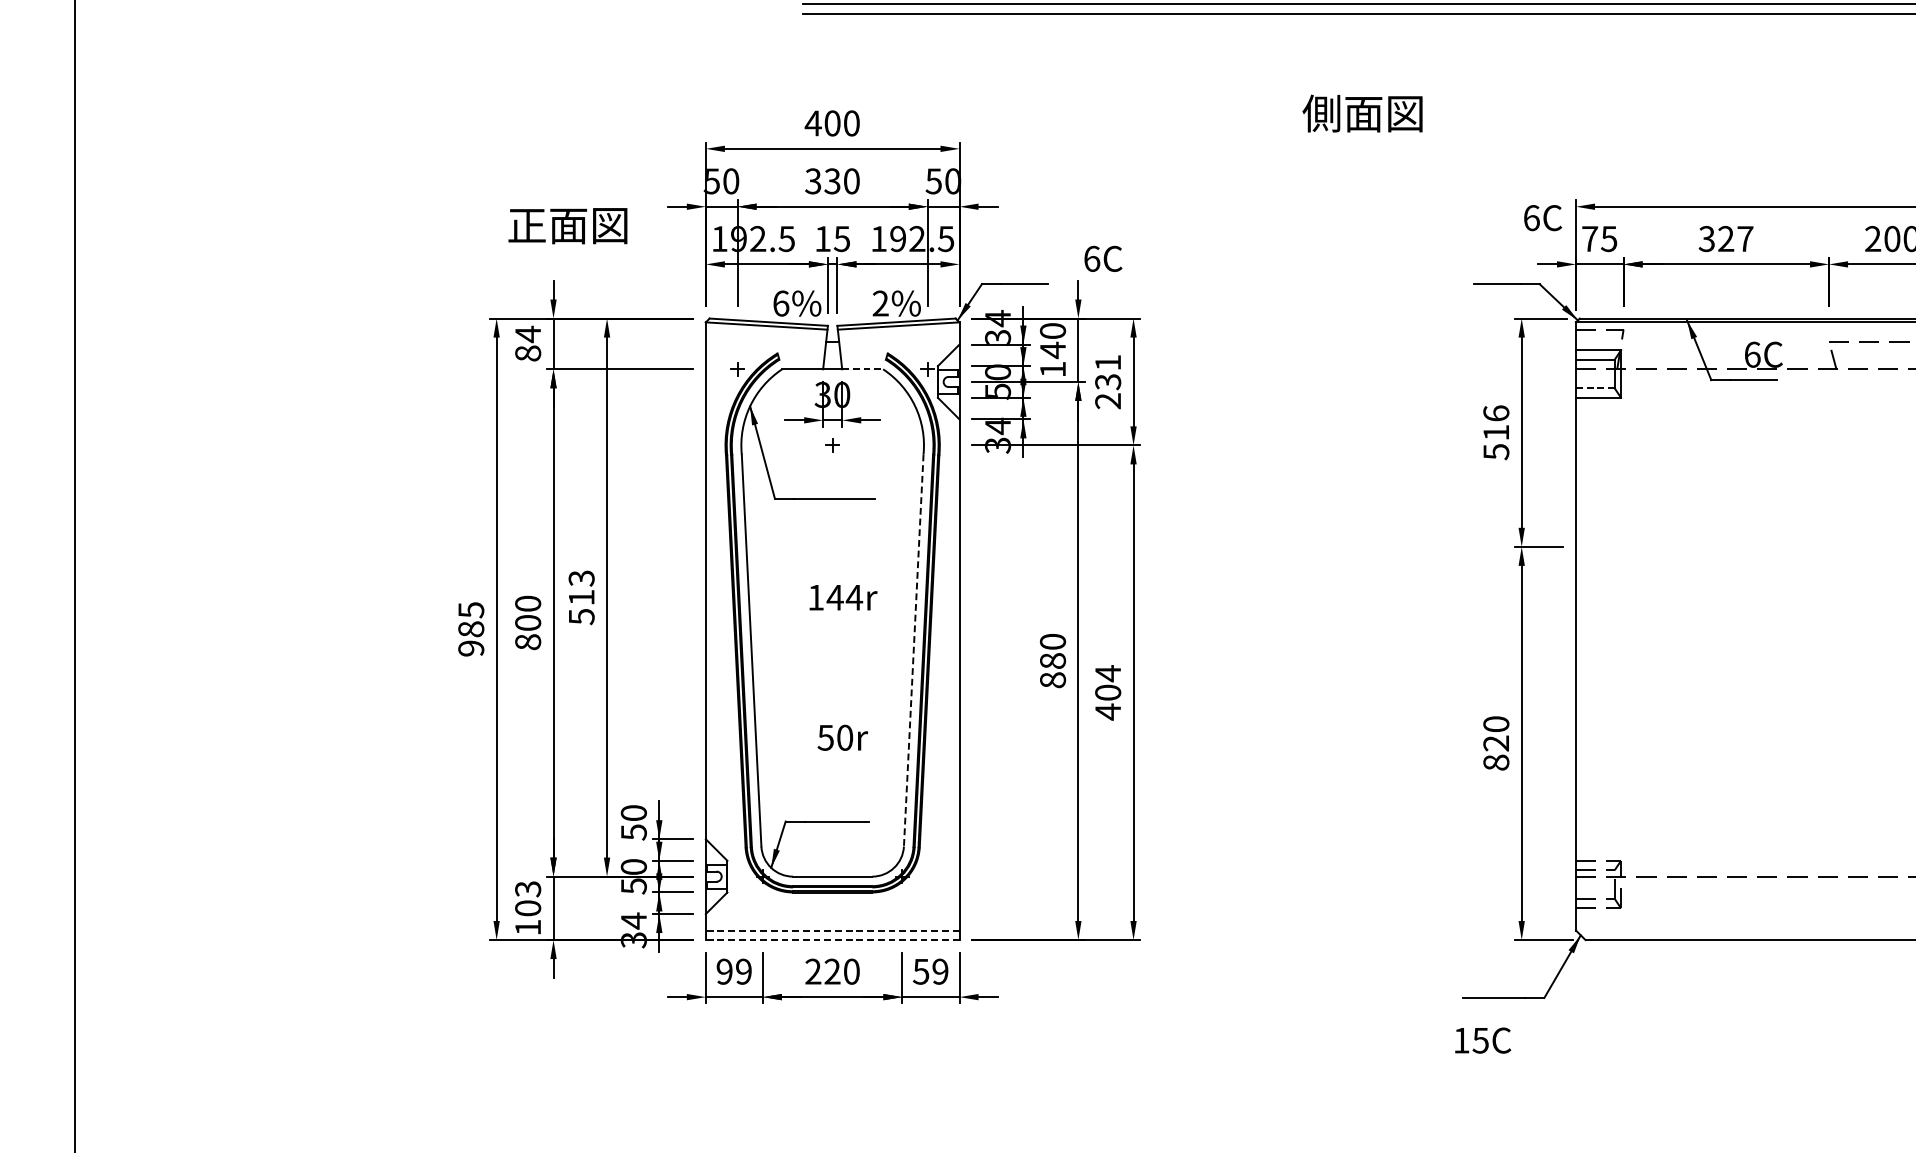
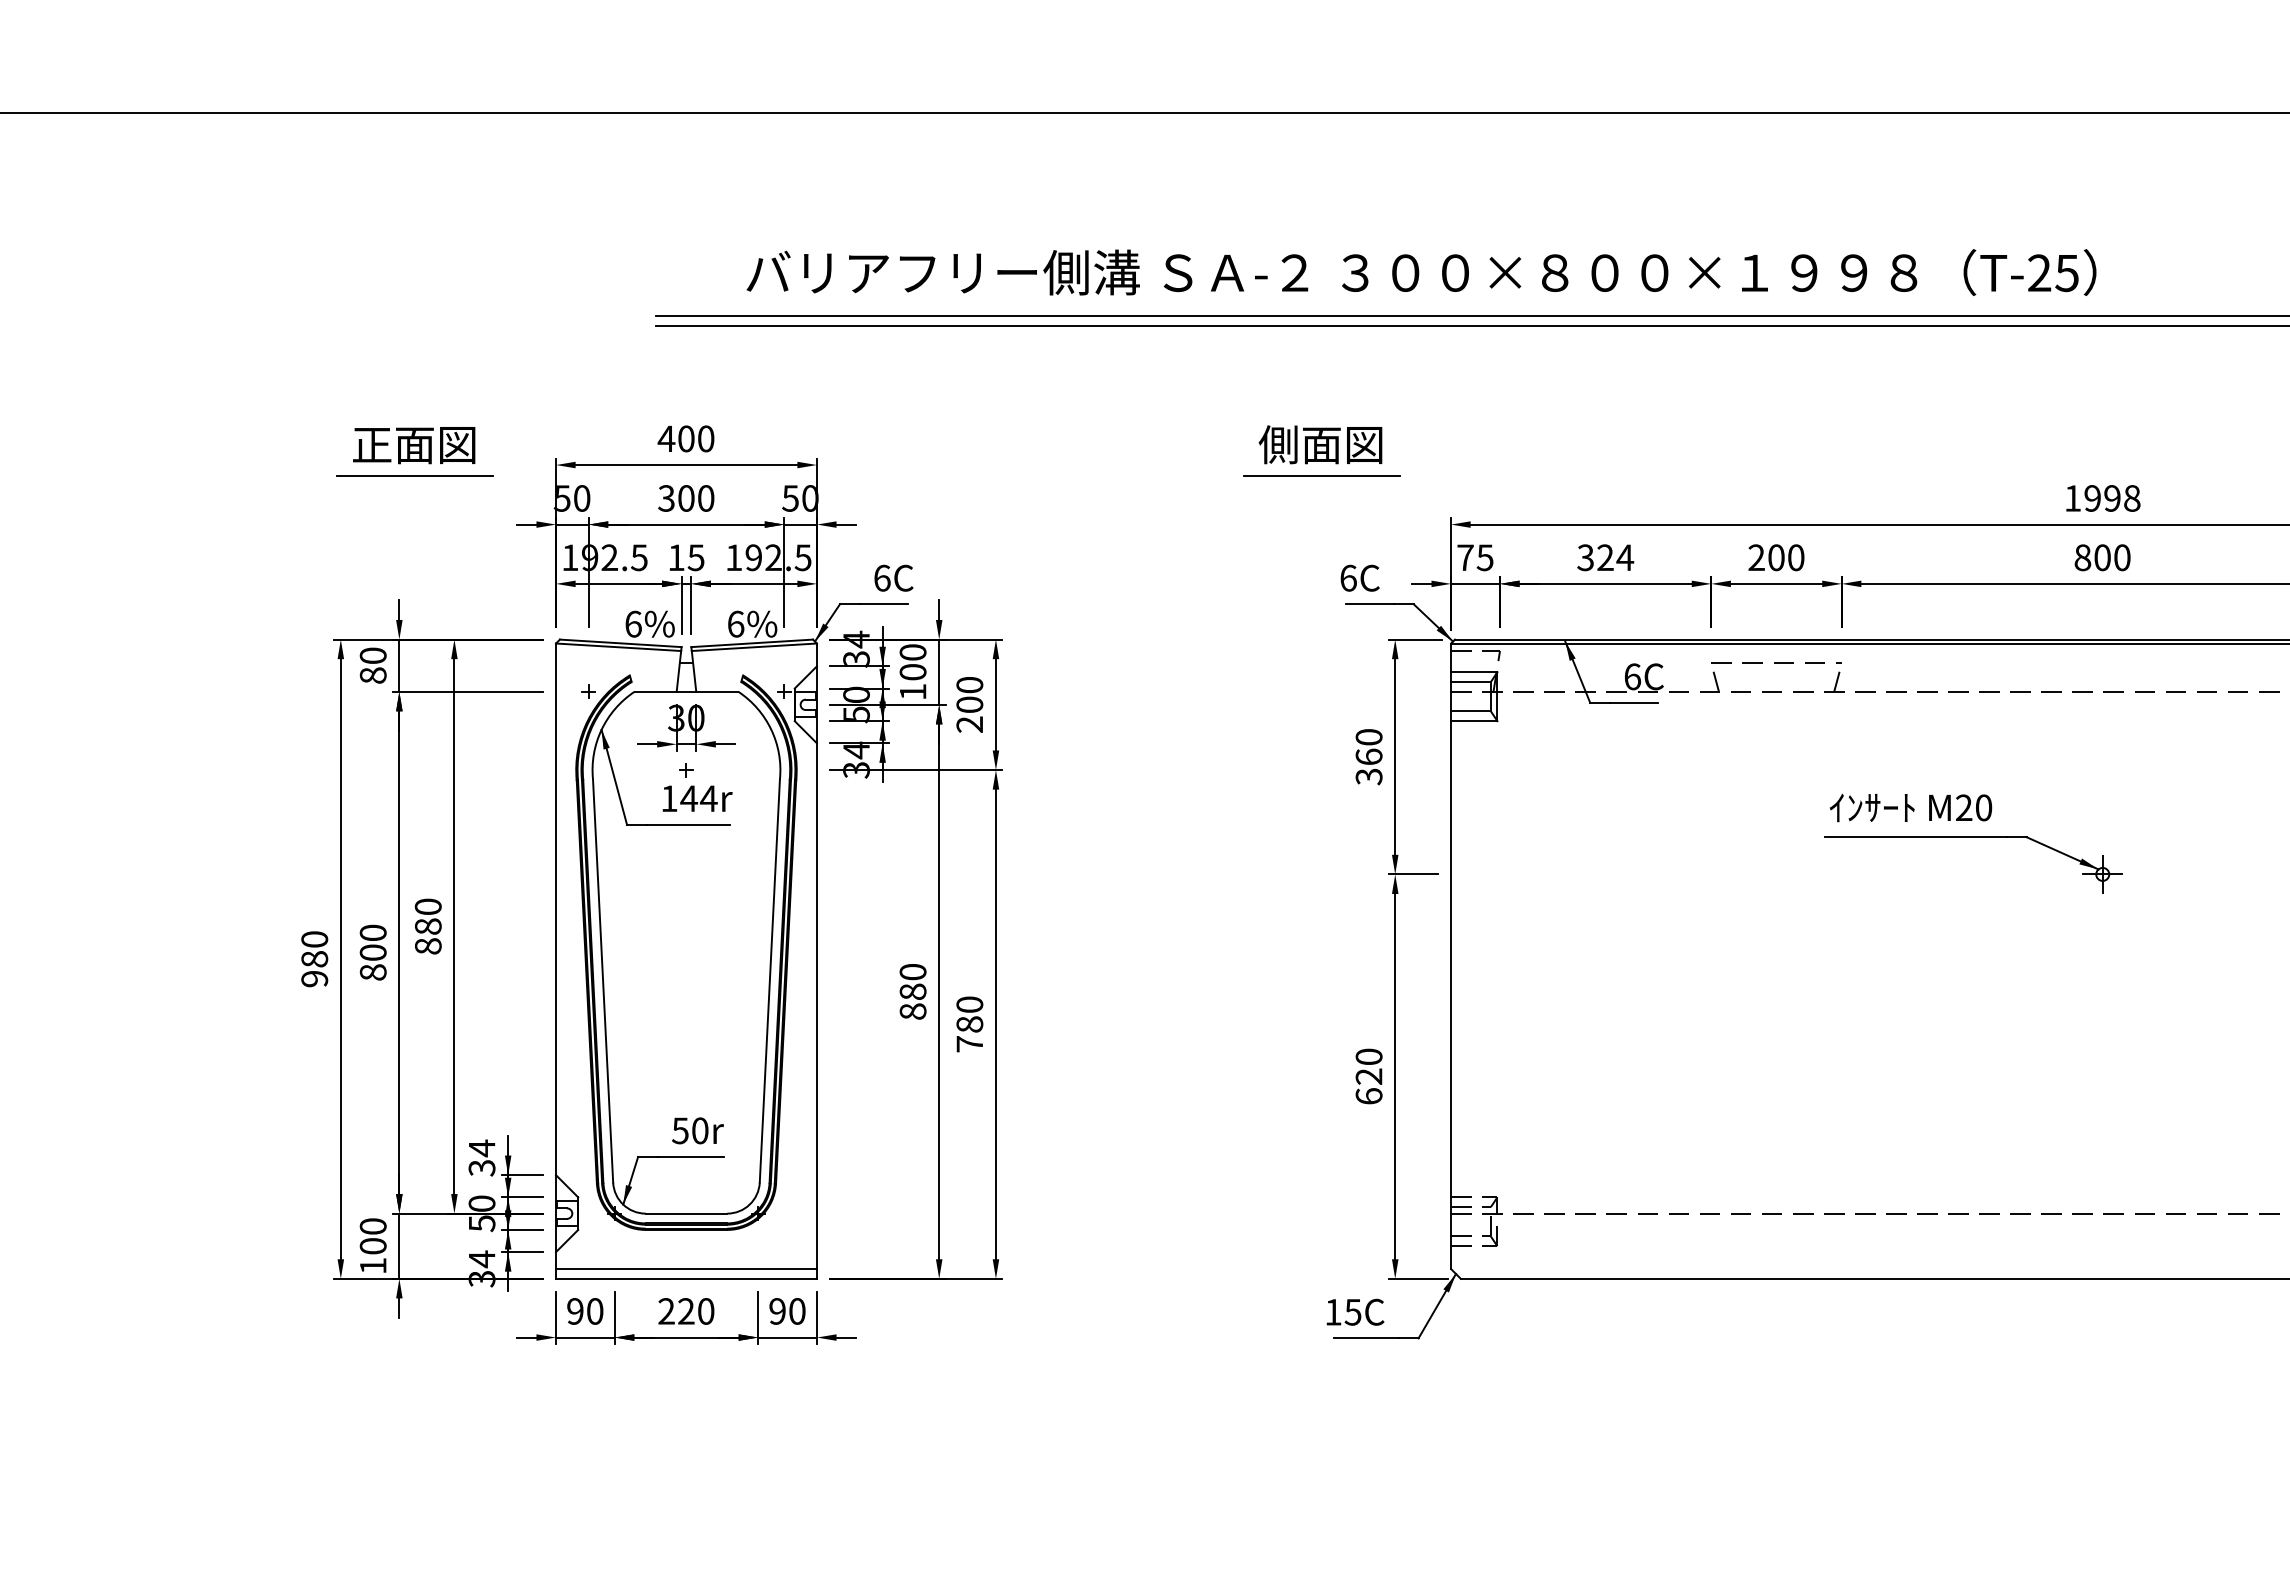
text: (1362, 113) -> (1320, 444), moved
line: (568, 159) -> (414, 475), added
line: (1450, 159) -> (1321, 475), added
text: (831, 181) -> (685, 498), 330 -> 300
text: (1542, 217) -> (1359, 577), moved
text: (568, 226) -> (414, 445), moved
text: (1745, 238) -> (1625, 557), 327 -> 324
text: (1102, 258) -> (893, 577), moved
text: (880, 302) -> (735, 623), 2% -> 6%
text: (527, 334) -> (372, 655), 84 -> 80
text: (1052, 350) -> (912, 672), 140 -> 100
line: (862, 369) -> (717, 691), dashed -> solid
text: (1107, 372) -> (969, 695), 231 -> 200
line: (1594, 388) -> (1470, 711), dashed -> solid
text: (1495, 433) -> (1368, 757), 516 -> 360
text: (580, 597) -> (427, 926), 513 -> 880
text: (843, 597) -> (697, 798), moved
text: (471, 610) -> (314, 939), 985 -> 980
line: (913, 650) -> (769, 981), dashed -> solid
text: (1107, 692) -> (969, 1024), 404 -> 780
text: (842, 737) -> (697, 1130), moved
text: (1495, 762) -> (1368, 1096), 820 -> 620
text: (633, 822) -> (481, 1157), 50 -> 34
text: (527, 889) -> (372, 1226), 103 -> 100
line: (831, 930) -> (685, 1269), dashed -> solid
line: (831, 939) -> (685, 1278), dashed -> solid
text: (744, 971) -> (595, 1311), 99 -> 90
text: (930, 971) -> (787, 1311), 59 -> 90
text: (1483, 1039) -> (1355, 1311), moved

